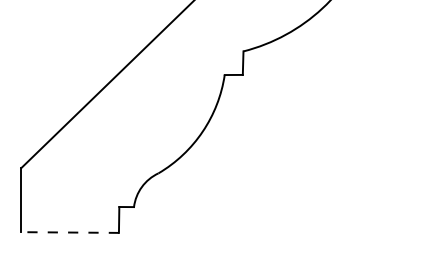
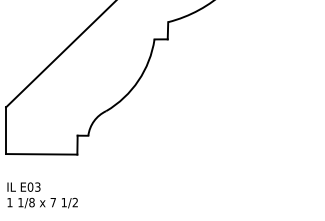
line: (69, 232) -> (41, 154), dashed -> solid

